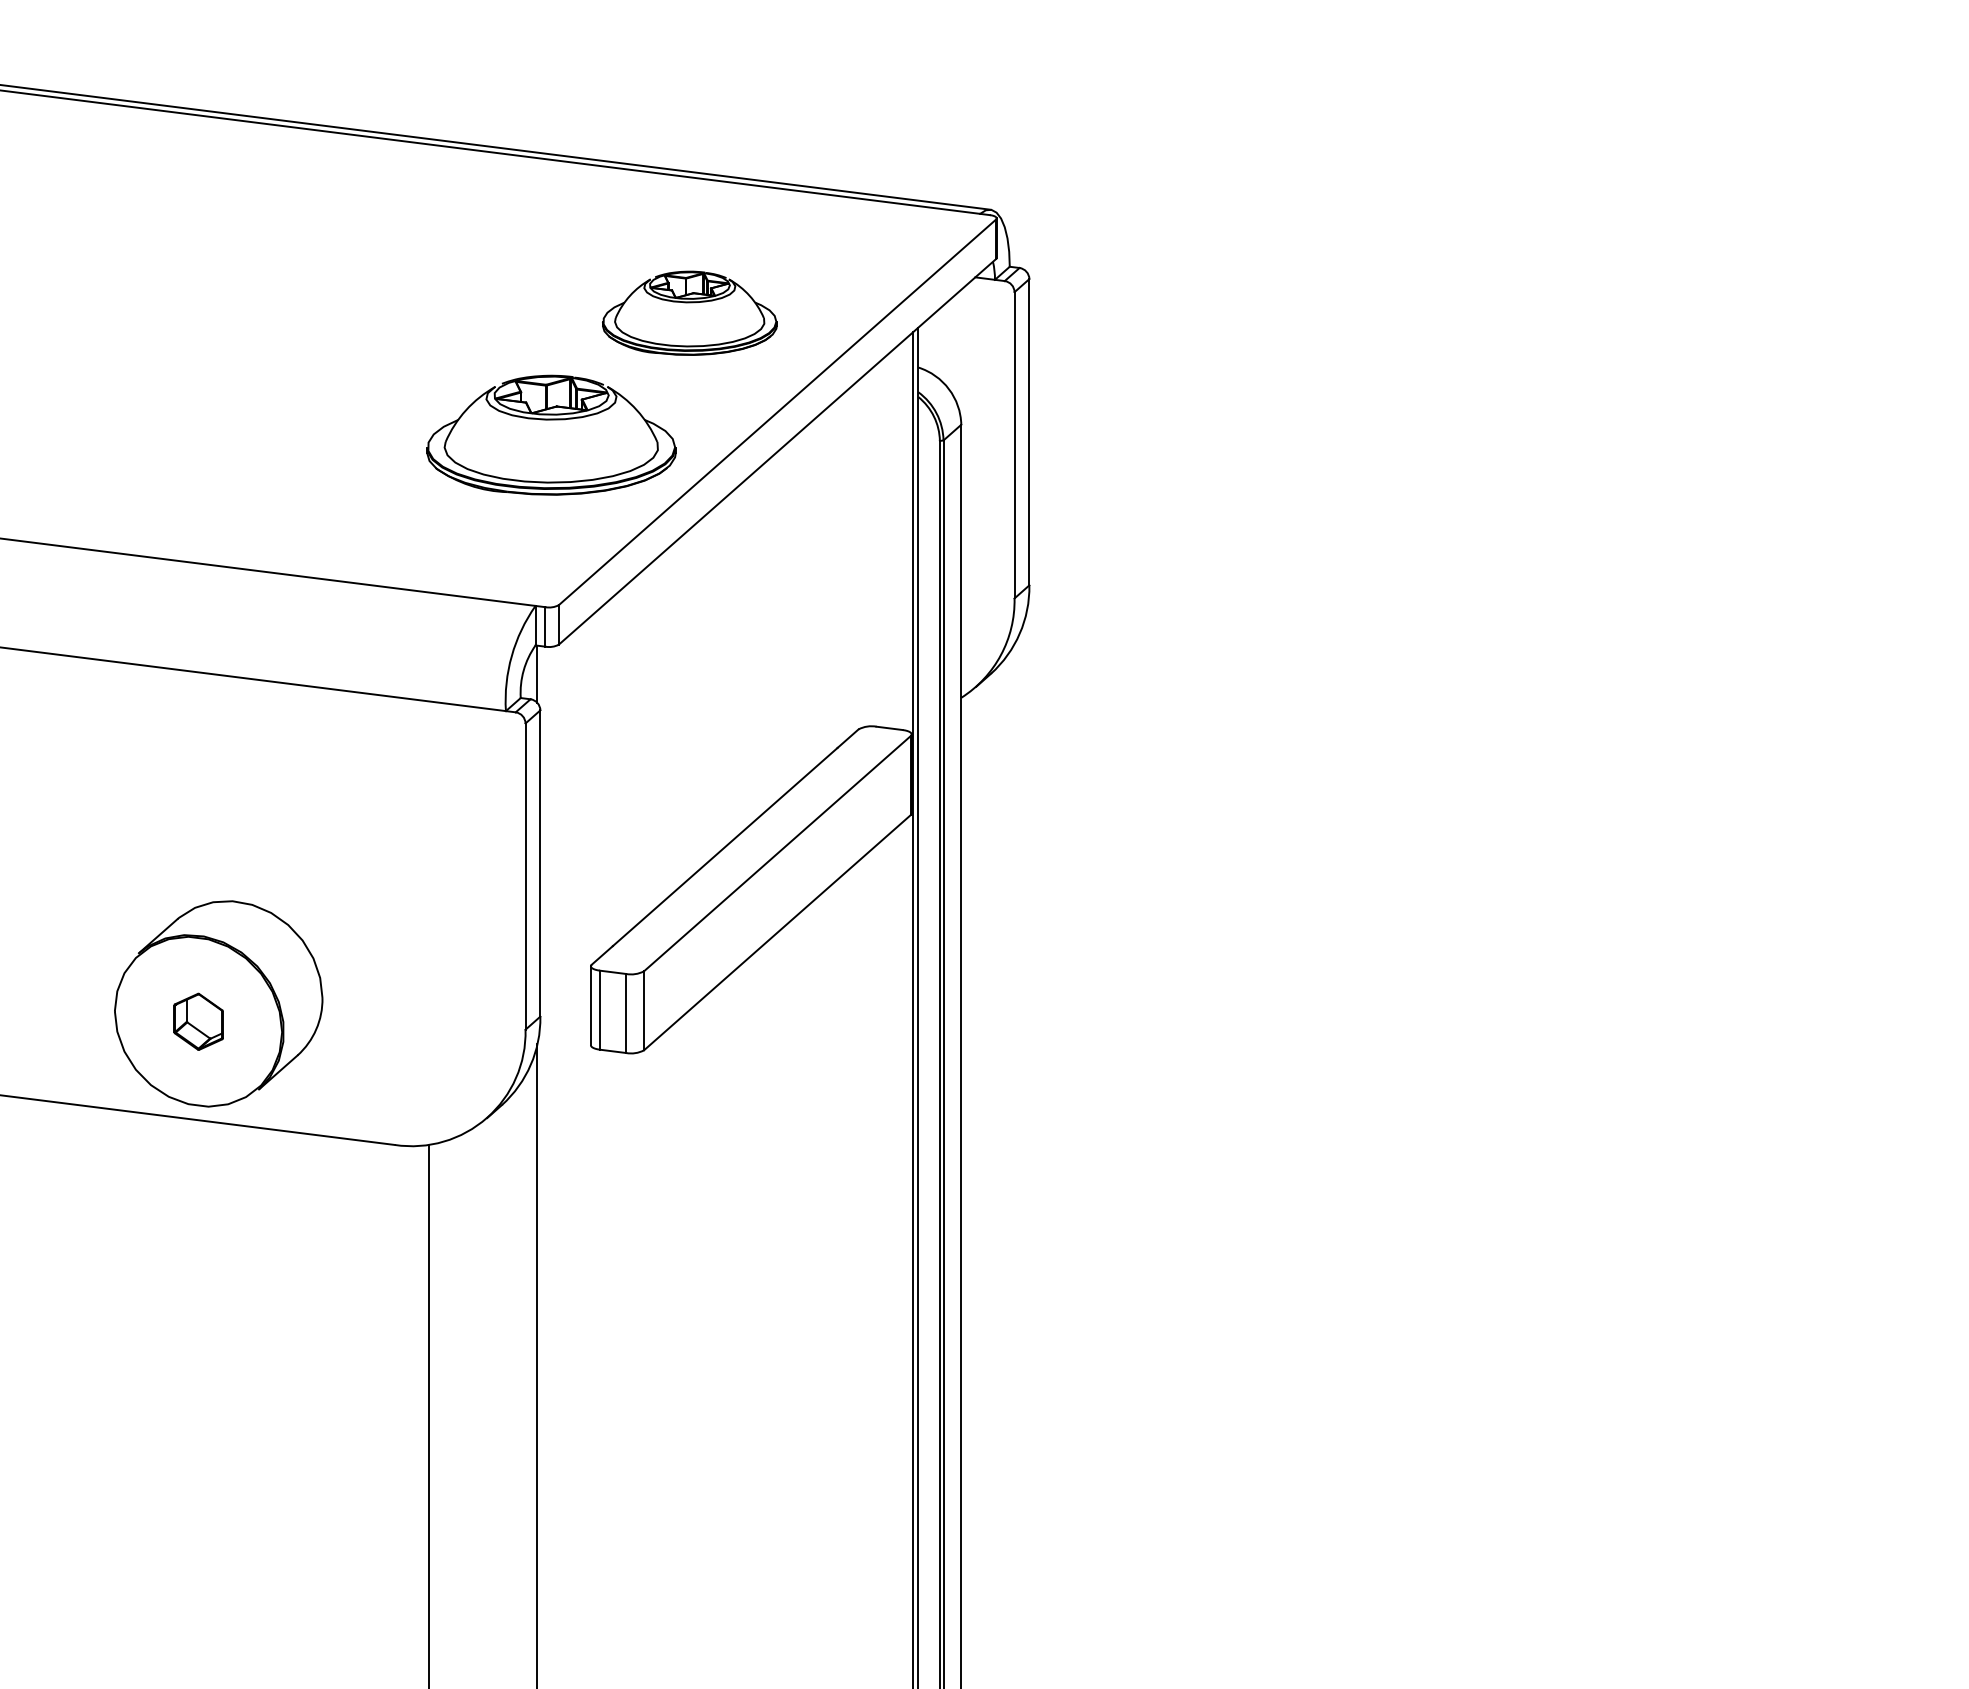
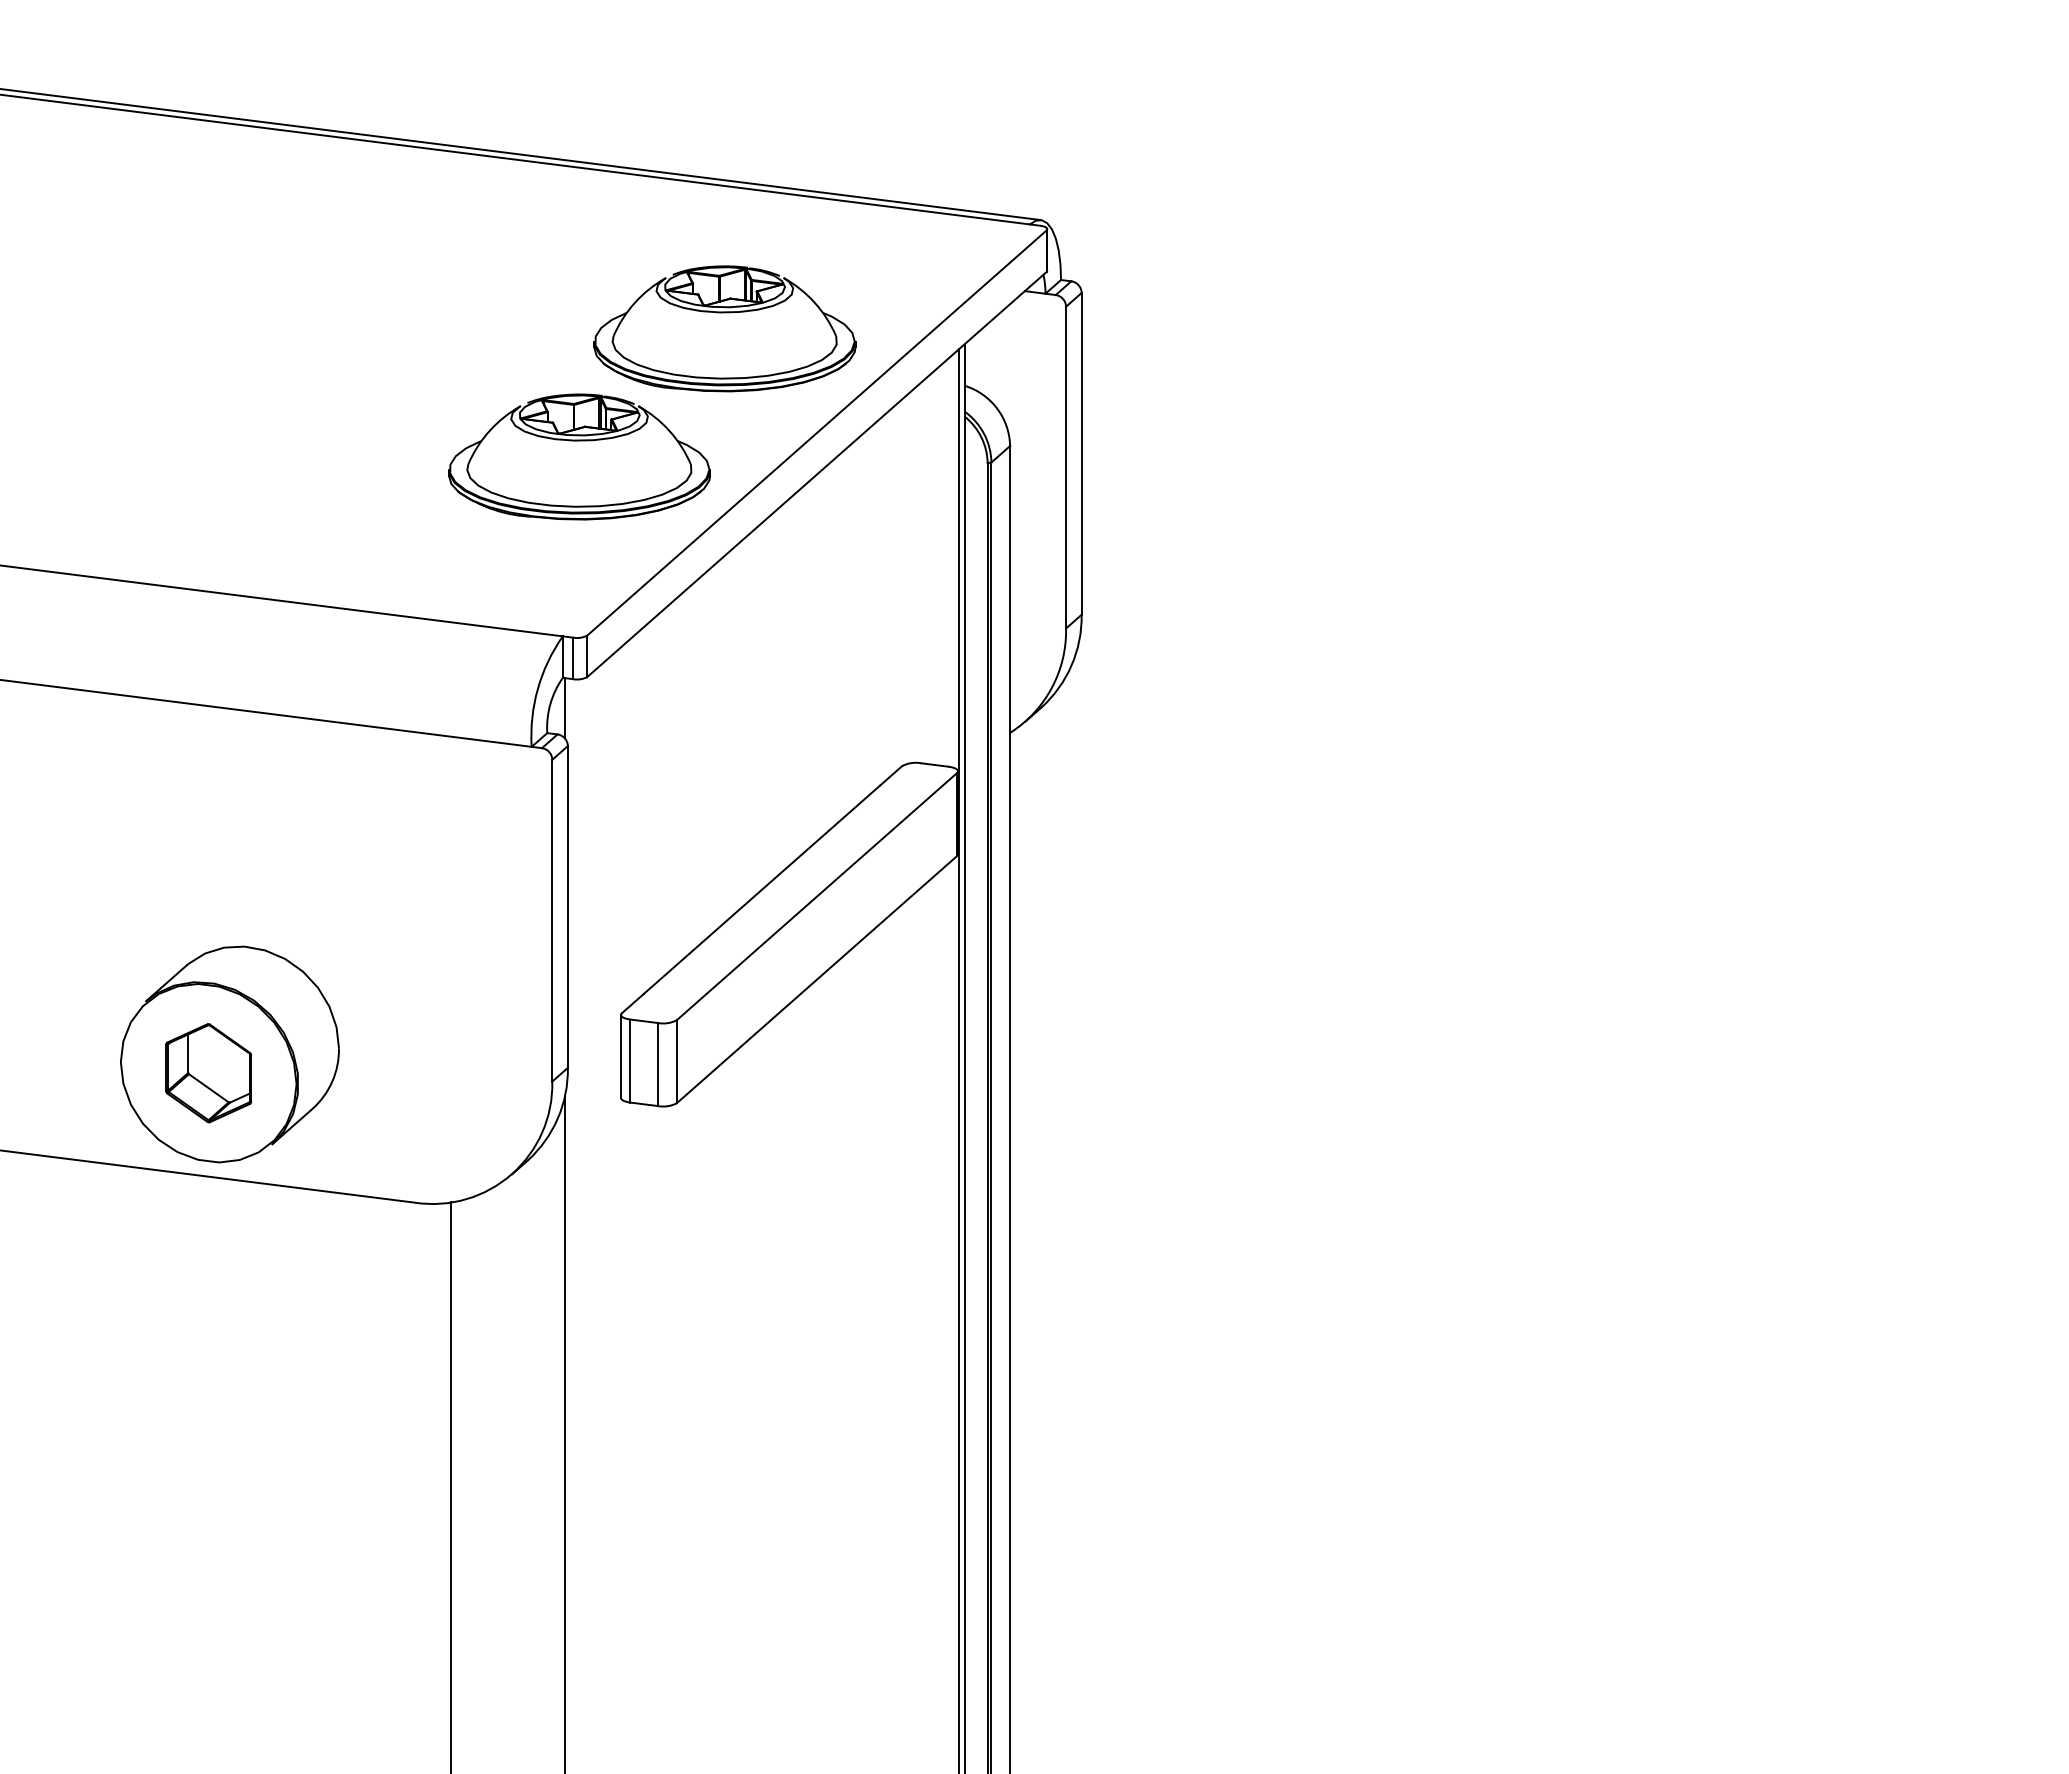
part: (689, 312) -> (724, 328), size x1.43
part: (198, 1022) -> (208, 1073), size x1.67

